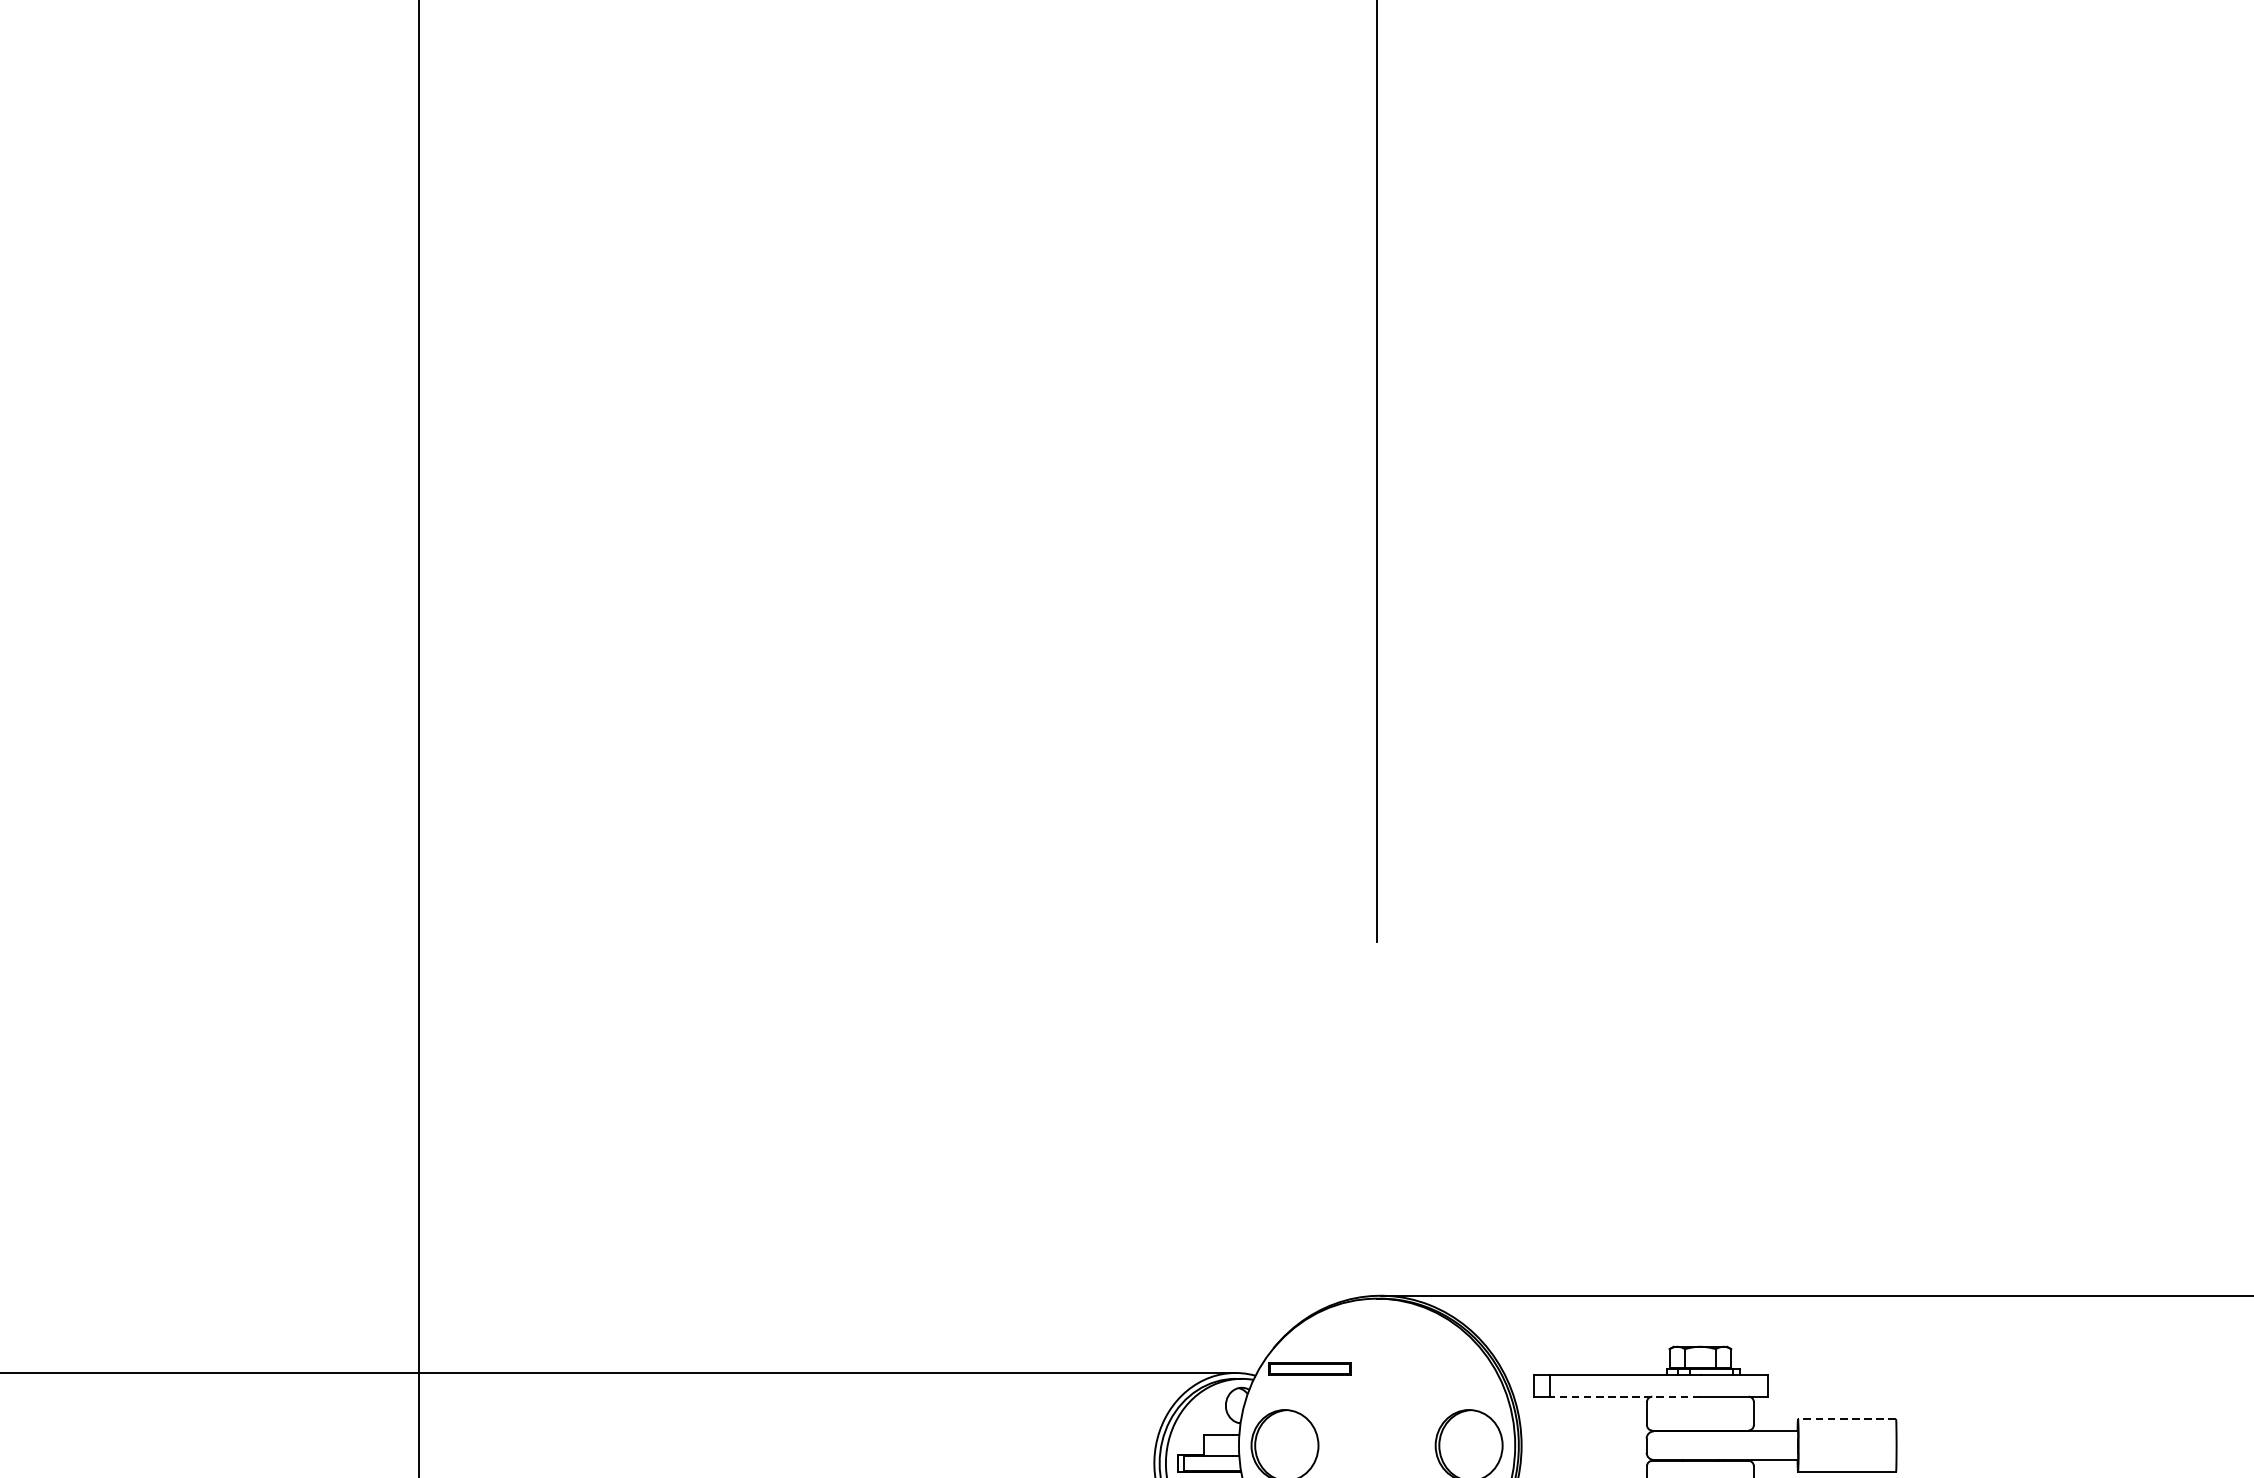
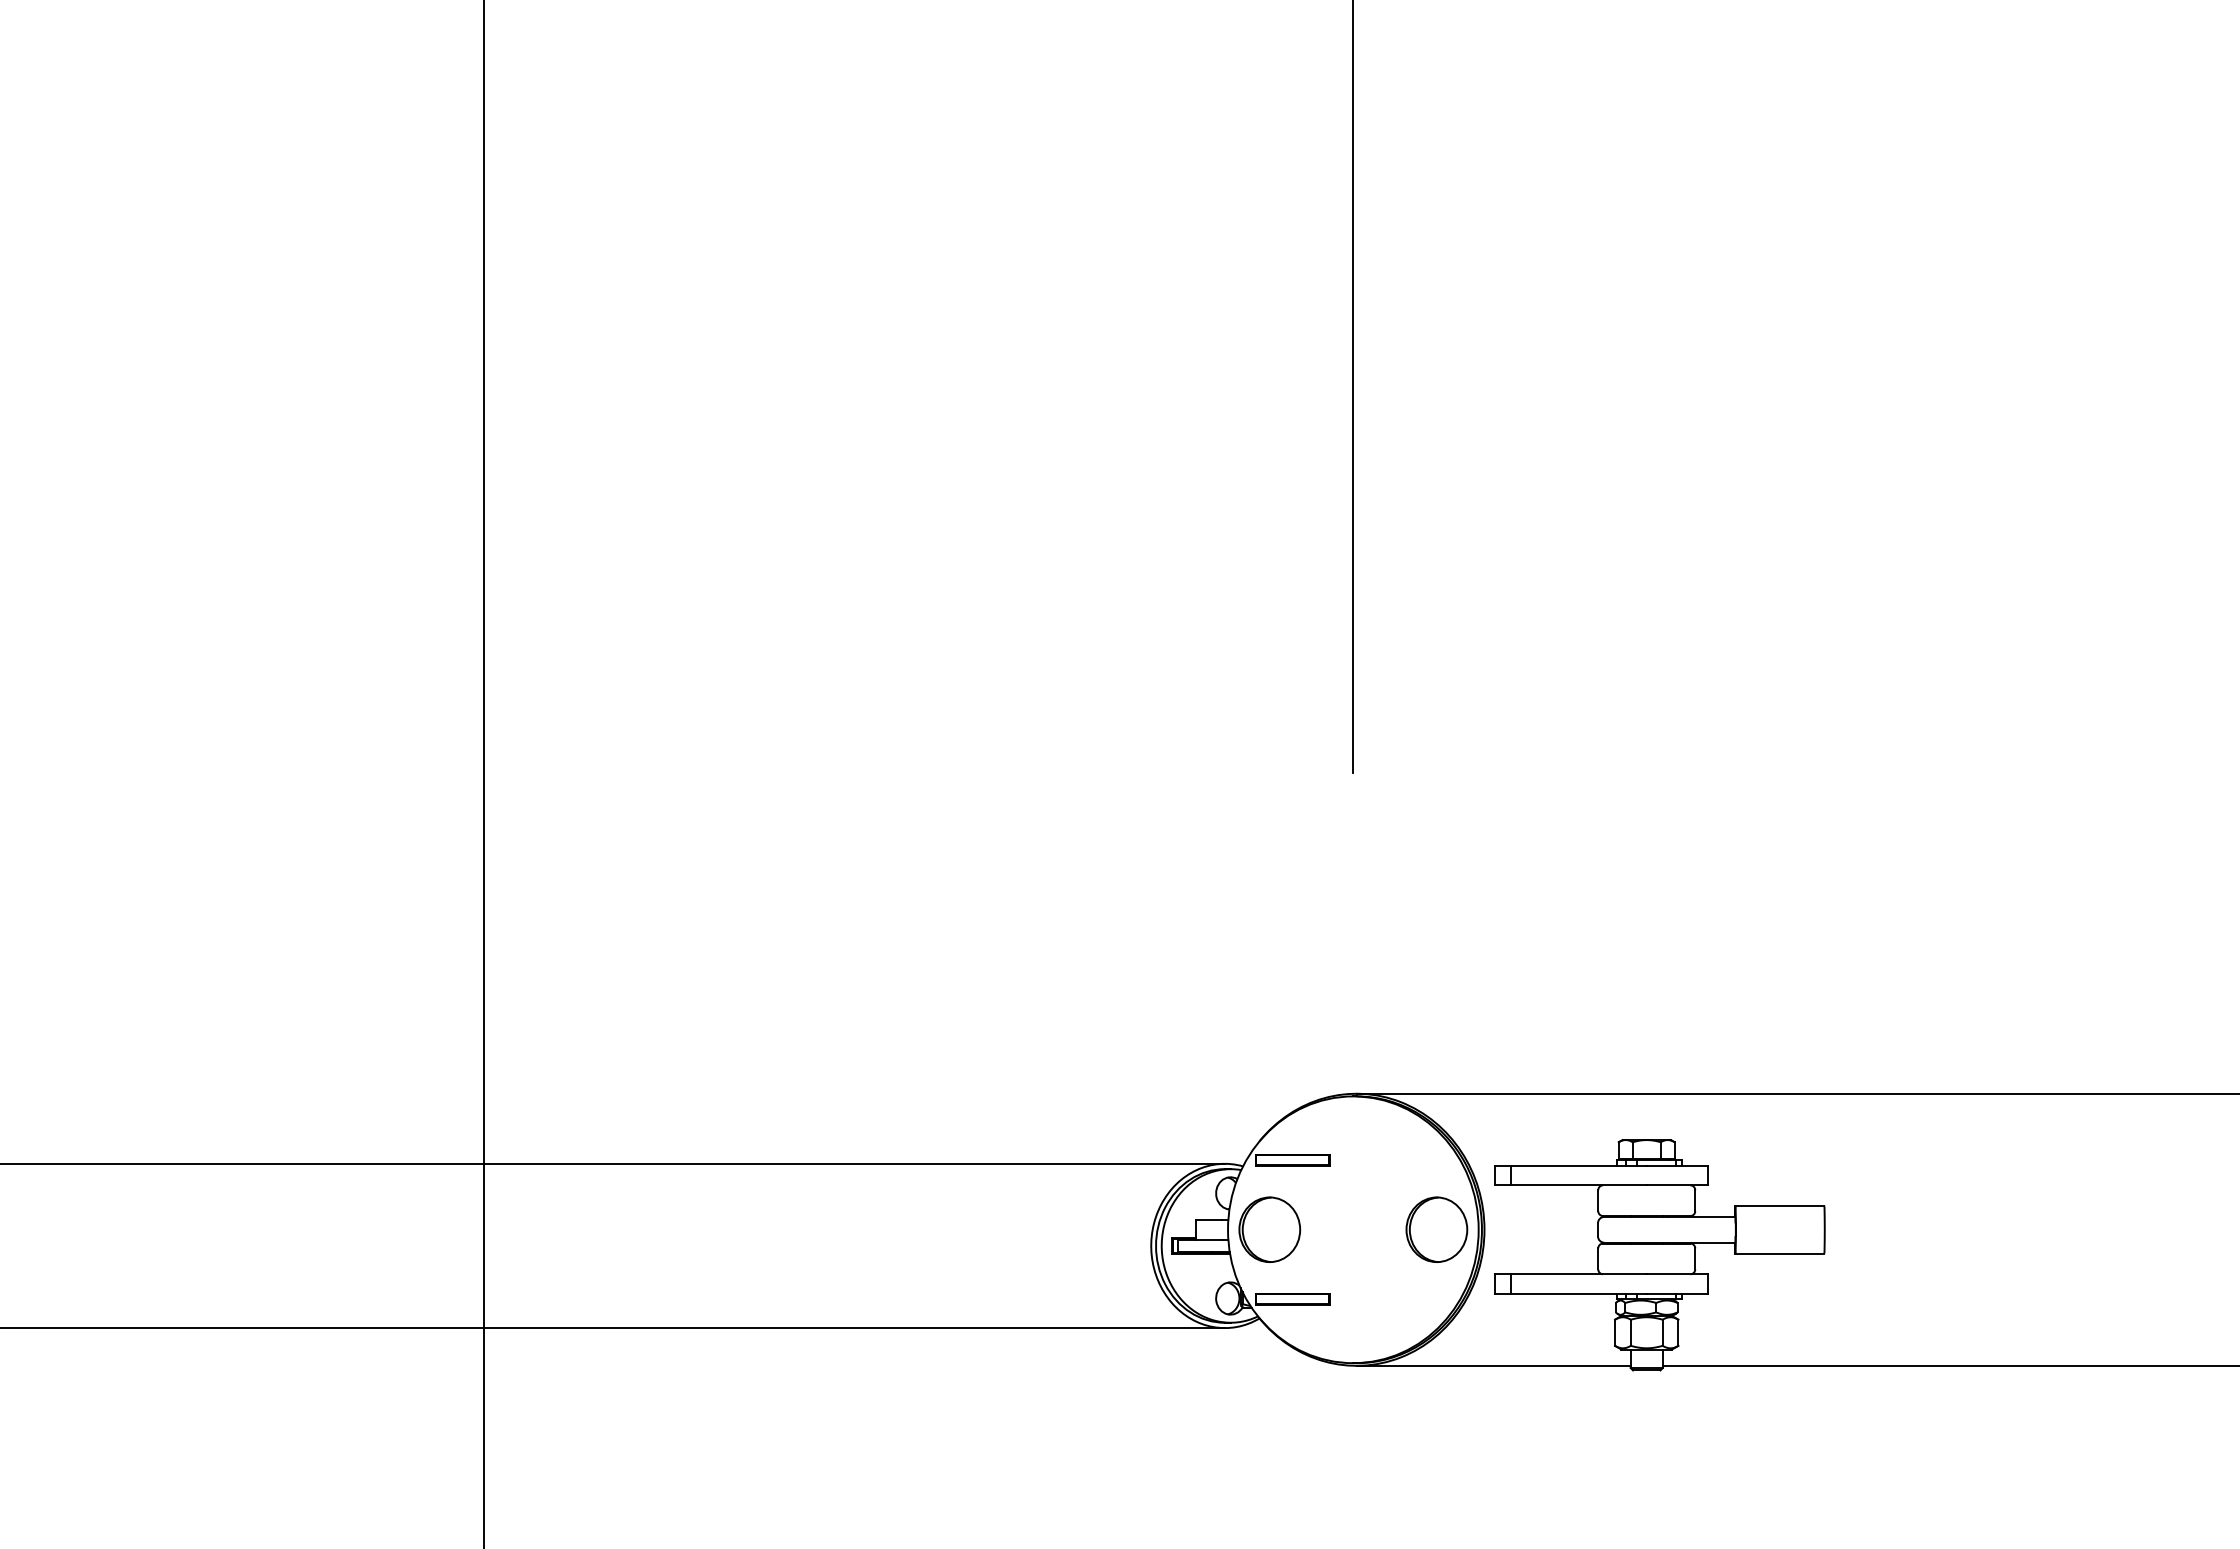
line: (1625, 1396) -> (1578, 1185), dashed -> solid
line: (1846, 1418) -> (1779, 1205), dashed -> solid

